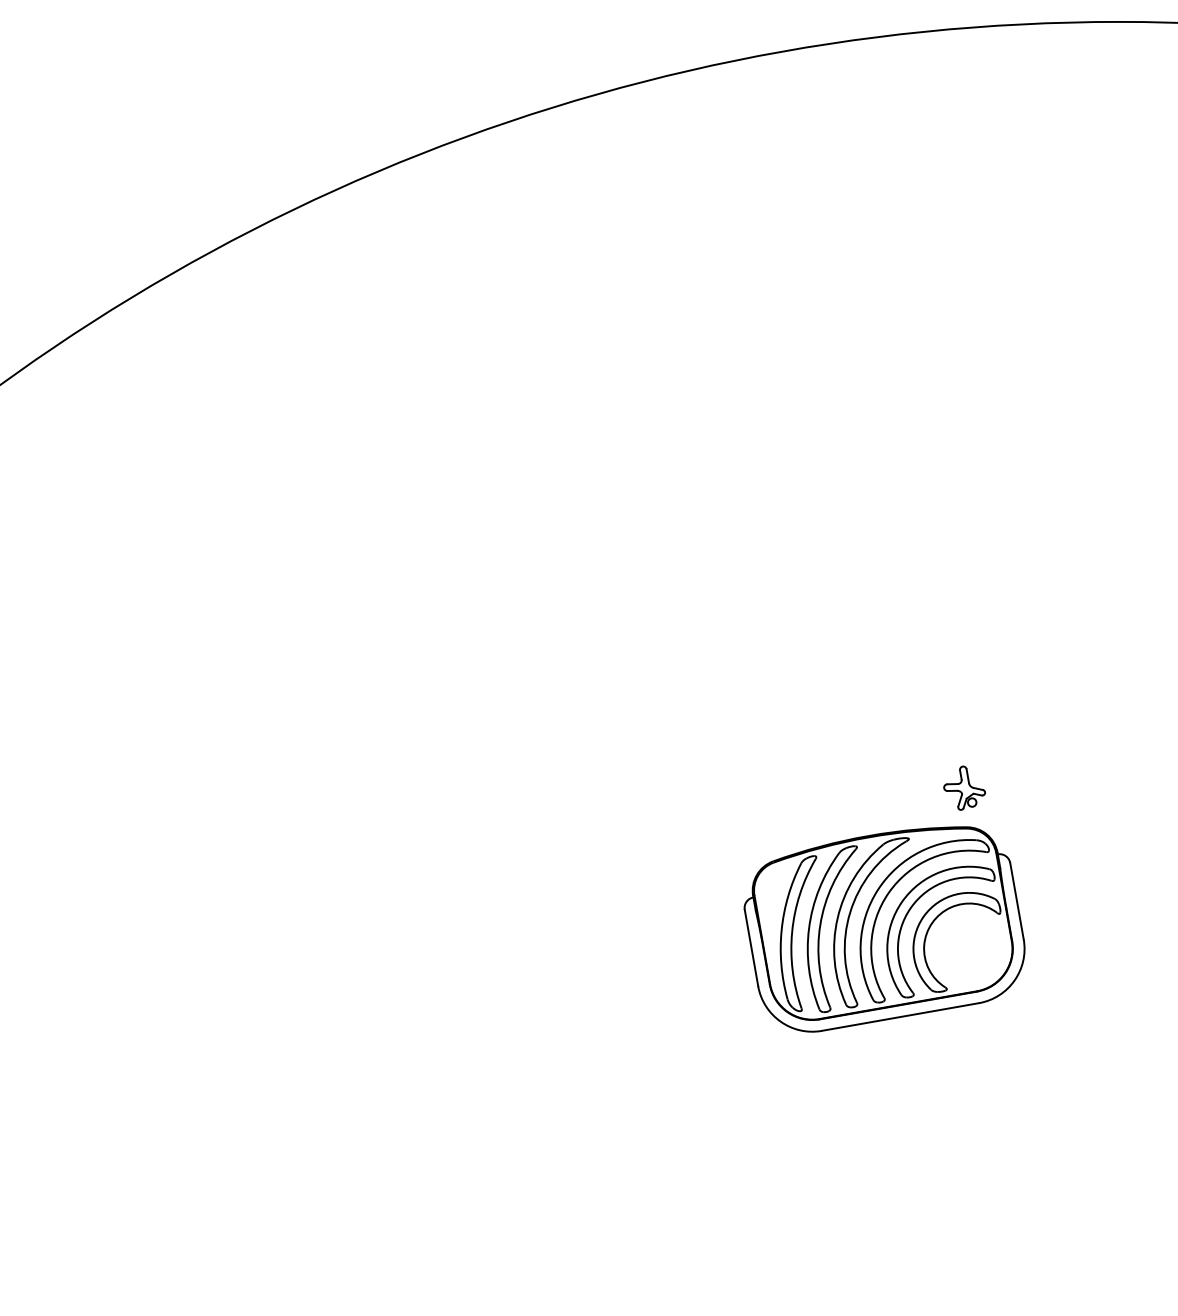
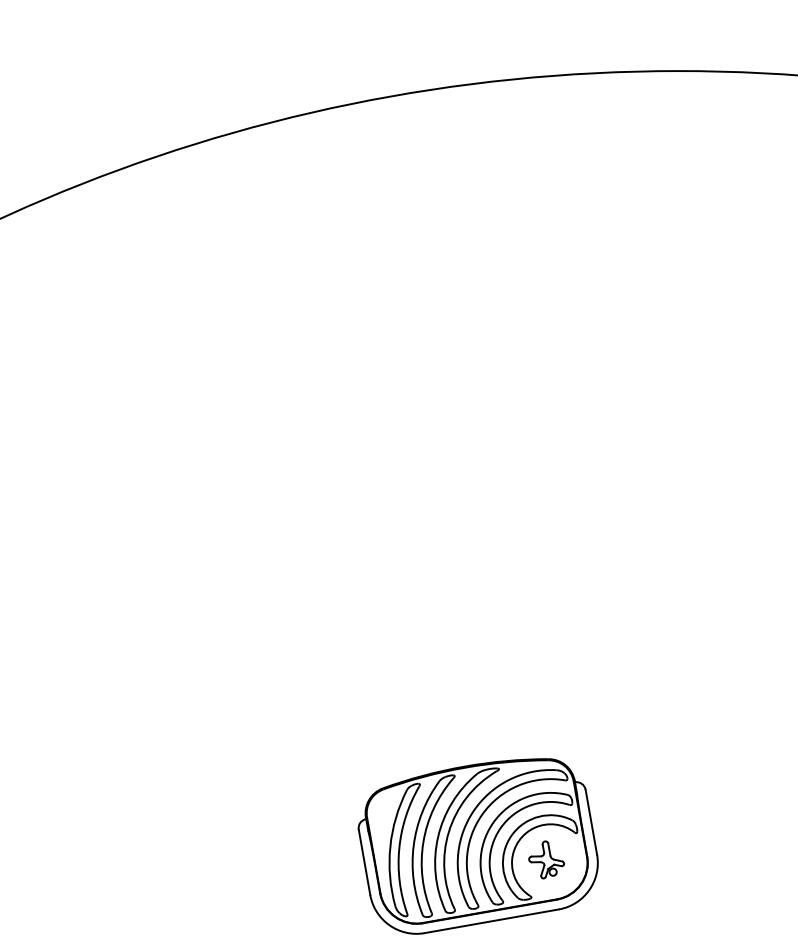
part: (964, 787) -> (546, 859), moved

